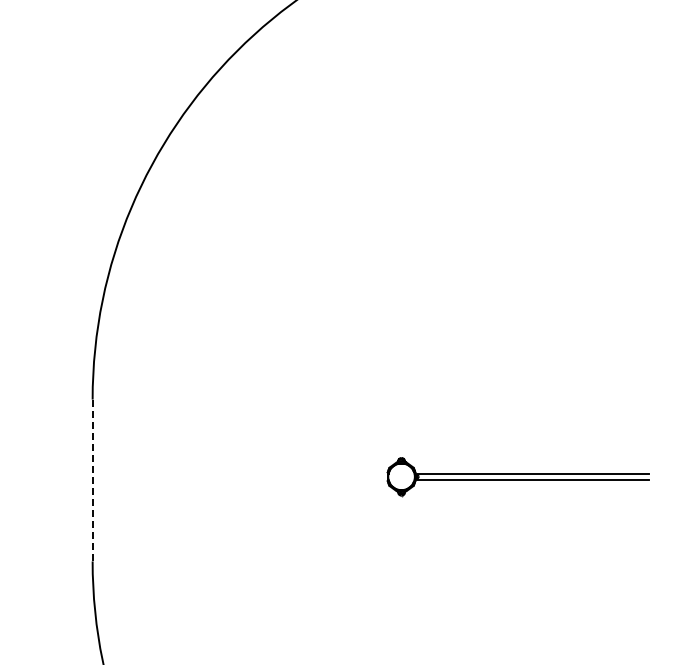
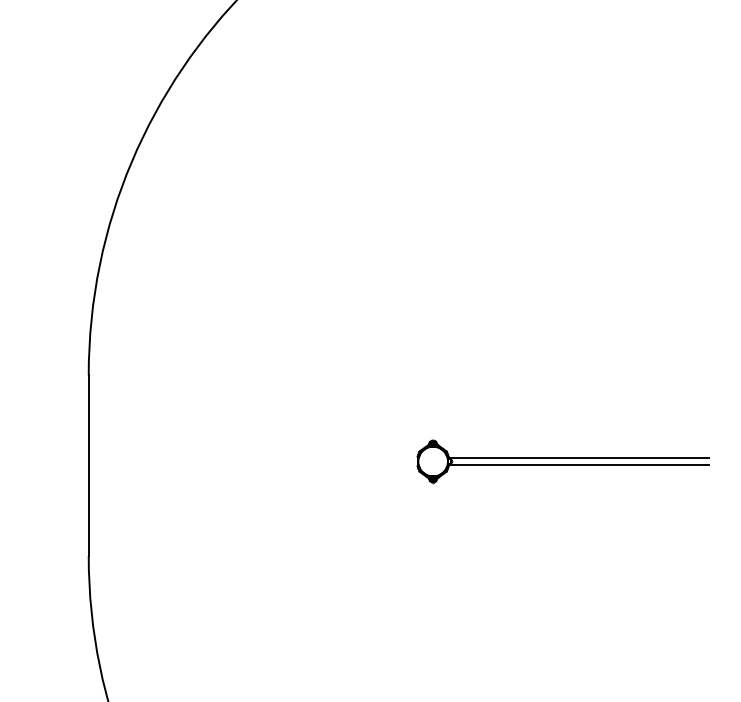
line: (92, 480) -> (88, 465), dashed -> solid

